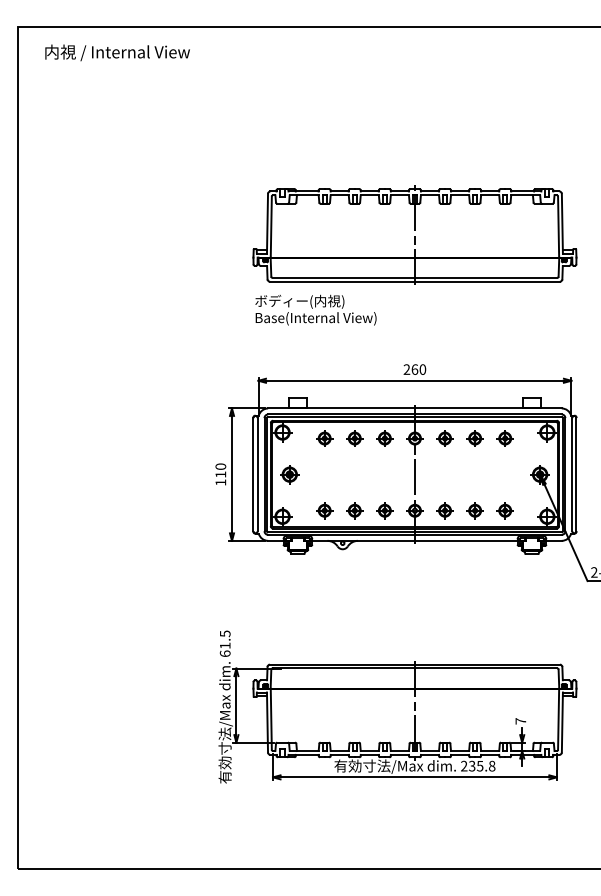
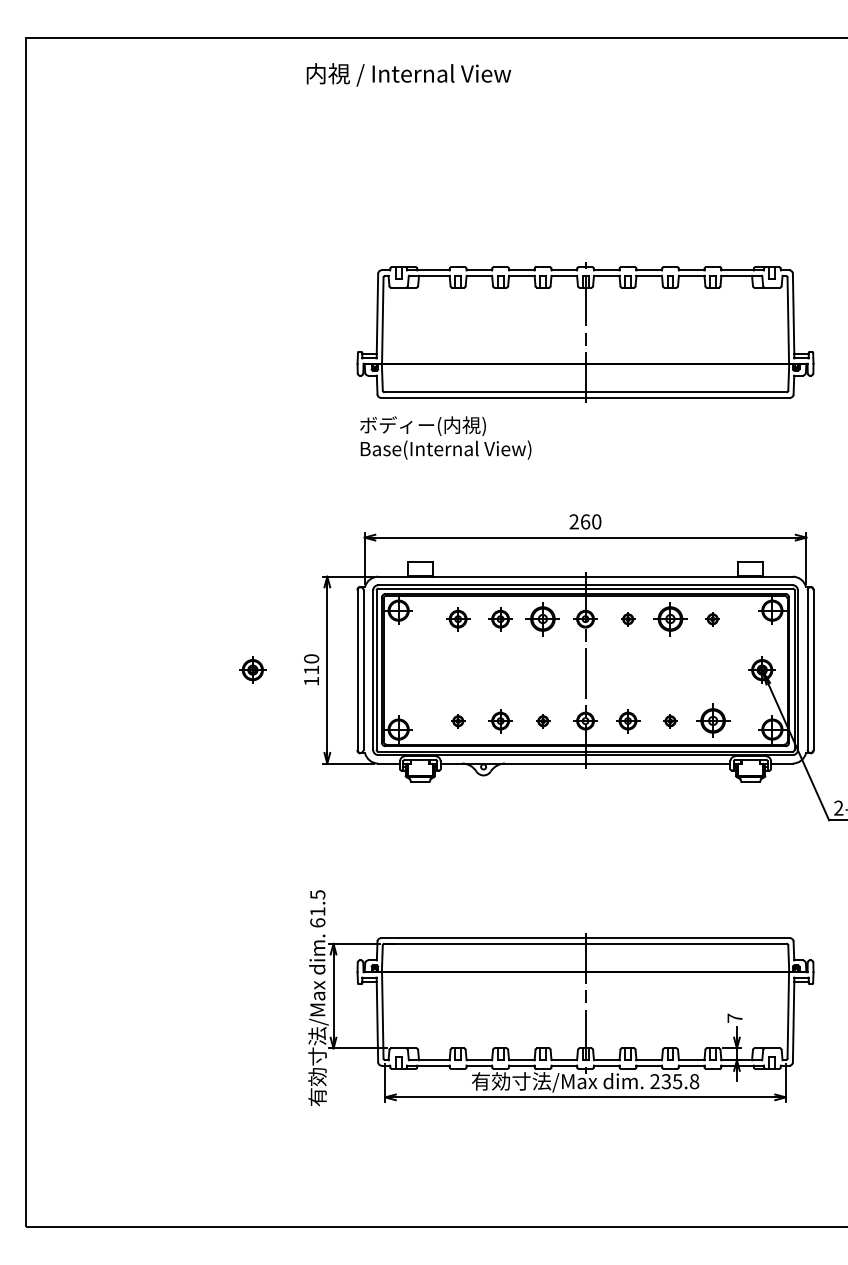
text: (117, 52) -> (408, 74), moved
part: (385, 438) -> (543, 619), size x1.4
part: (445, 438) -> (628, 619), size x0.6
part: (475, 438) -> (670, 619), size x1.4
part: (504, 438) -> (712, 619), size x0.6
part: (289, 474) -> (252, 669), moved
part: (324, 511) -> (458, 721), size x0.6
part: (385, 511) -> (543, 721), size x0.6
part: (475, 511) -> (670, 721), size x0.6
part: (504, 511) -> (712, 721), size x1.4

